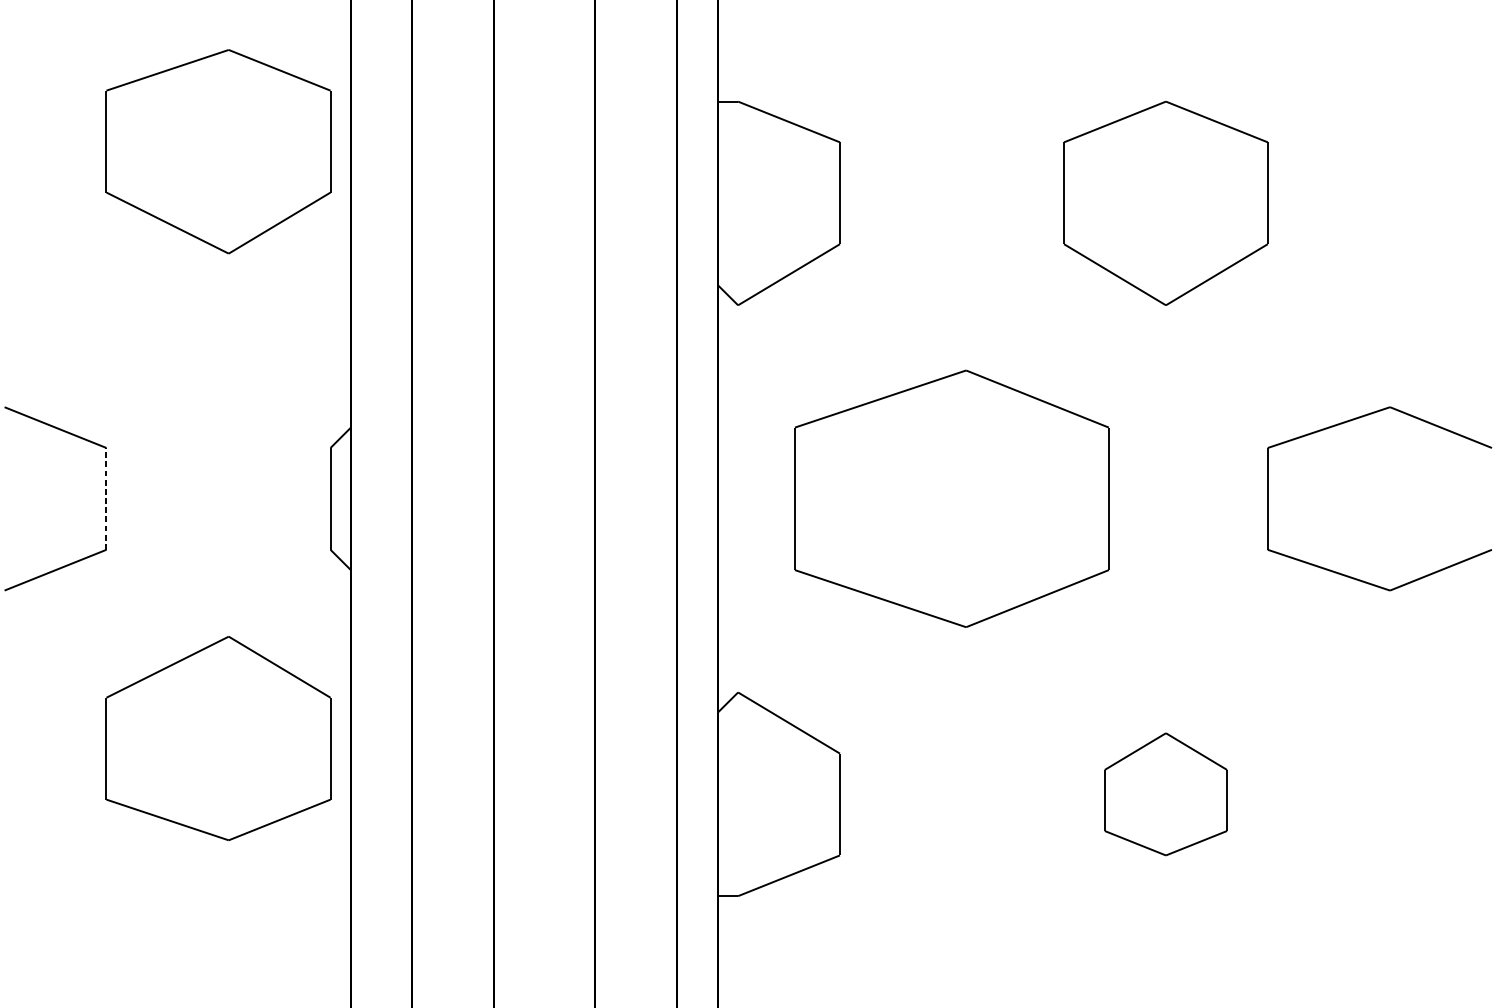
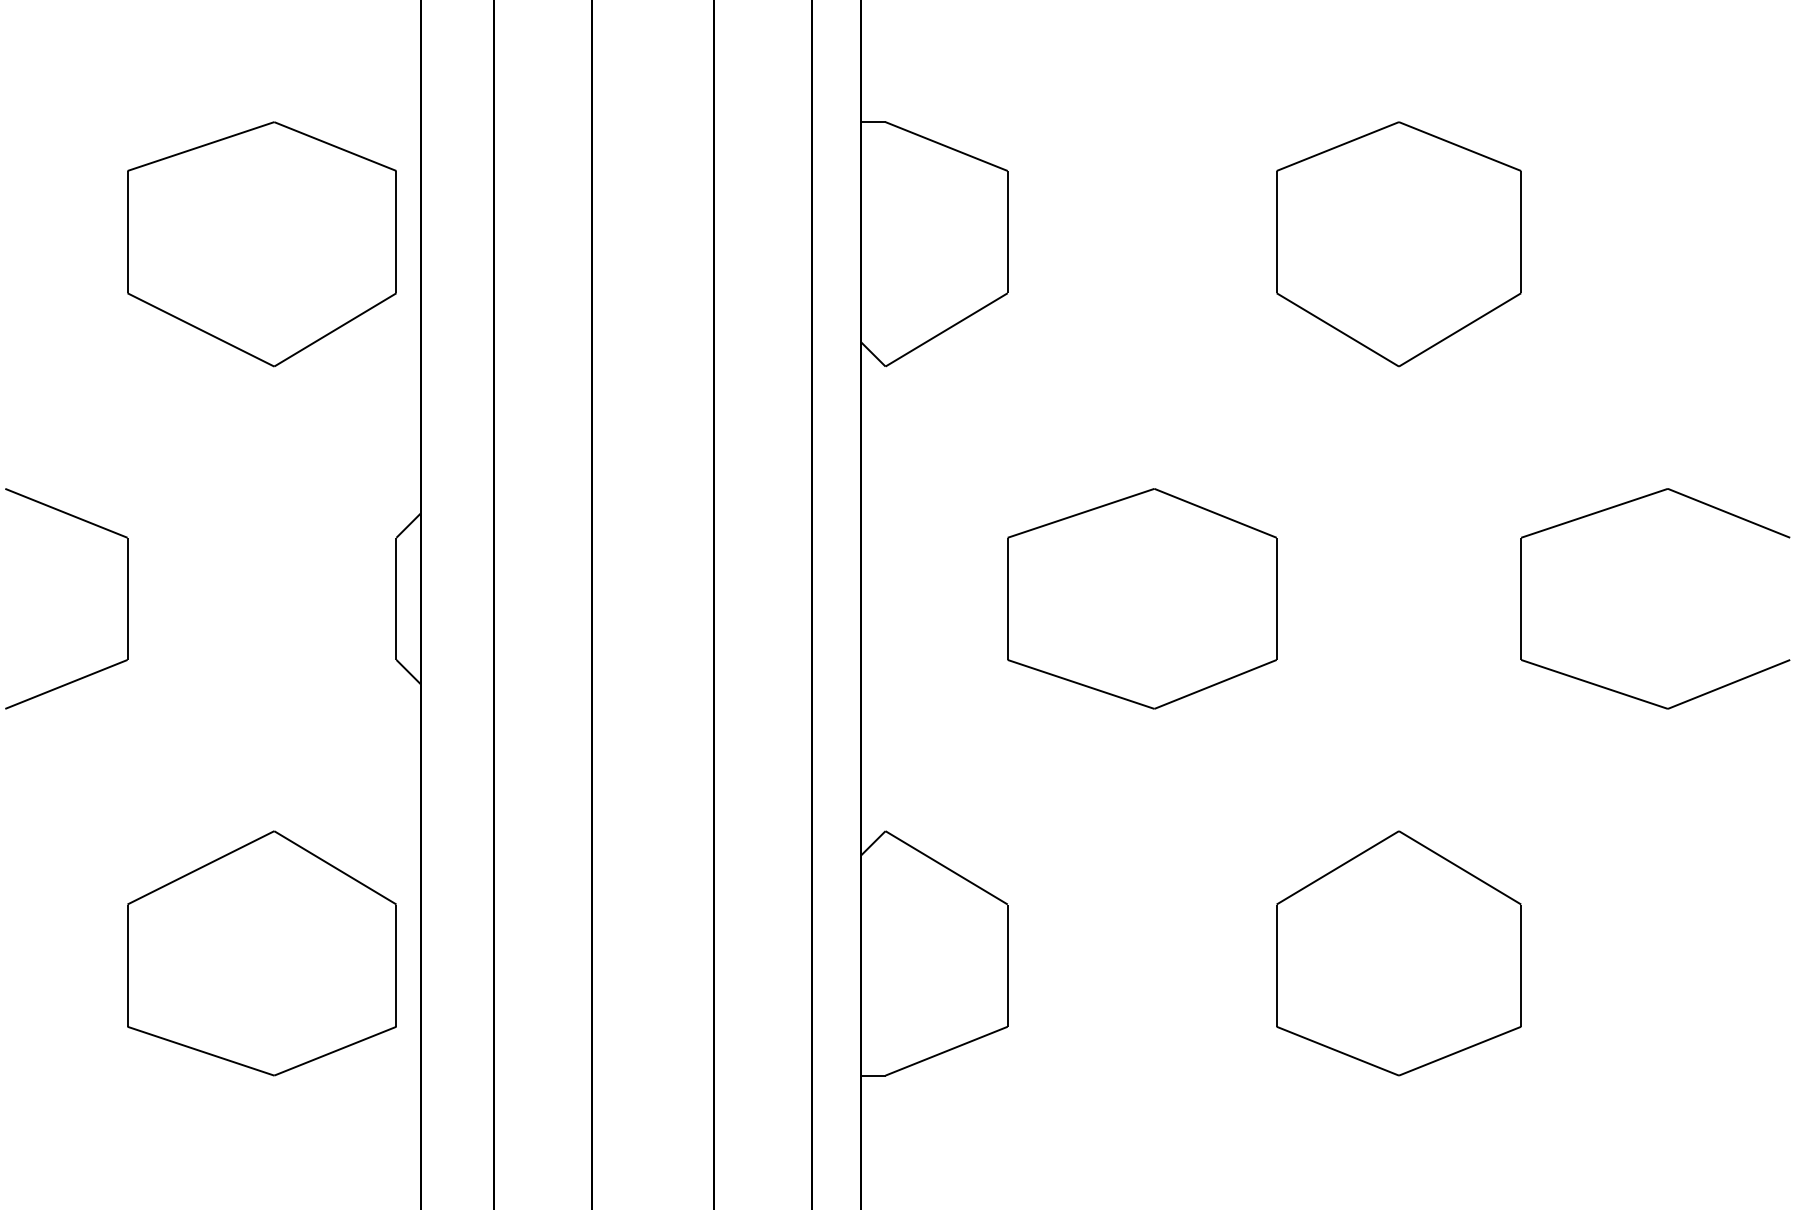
part: (218, 151) -> (261, 244), moved
line: (106, 498) -> (127, 598), dashed -> solid
part: (952, 498) -> (1142, 598), size x0.71
part: (218, 738) -> (261, 953), moved
part: (1165, 794) -> (1398, 953), size x1.67

